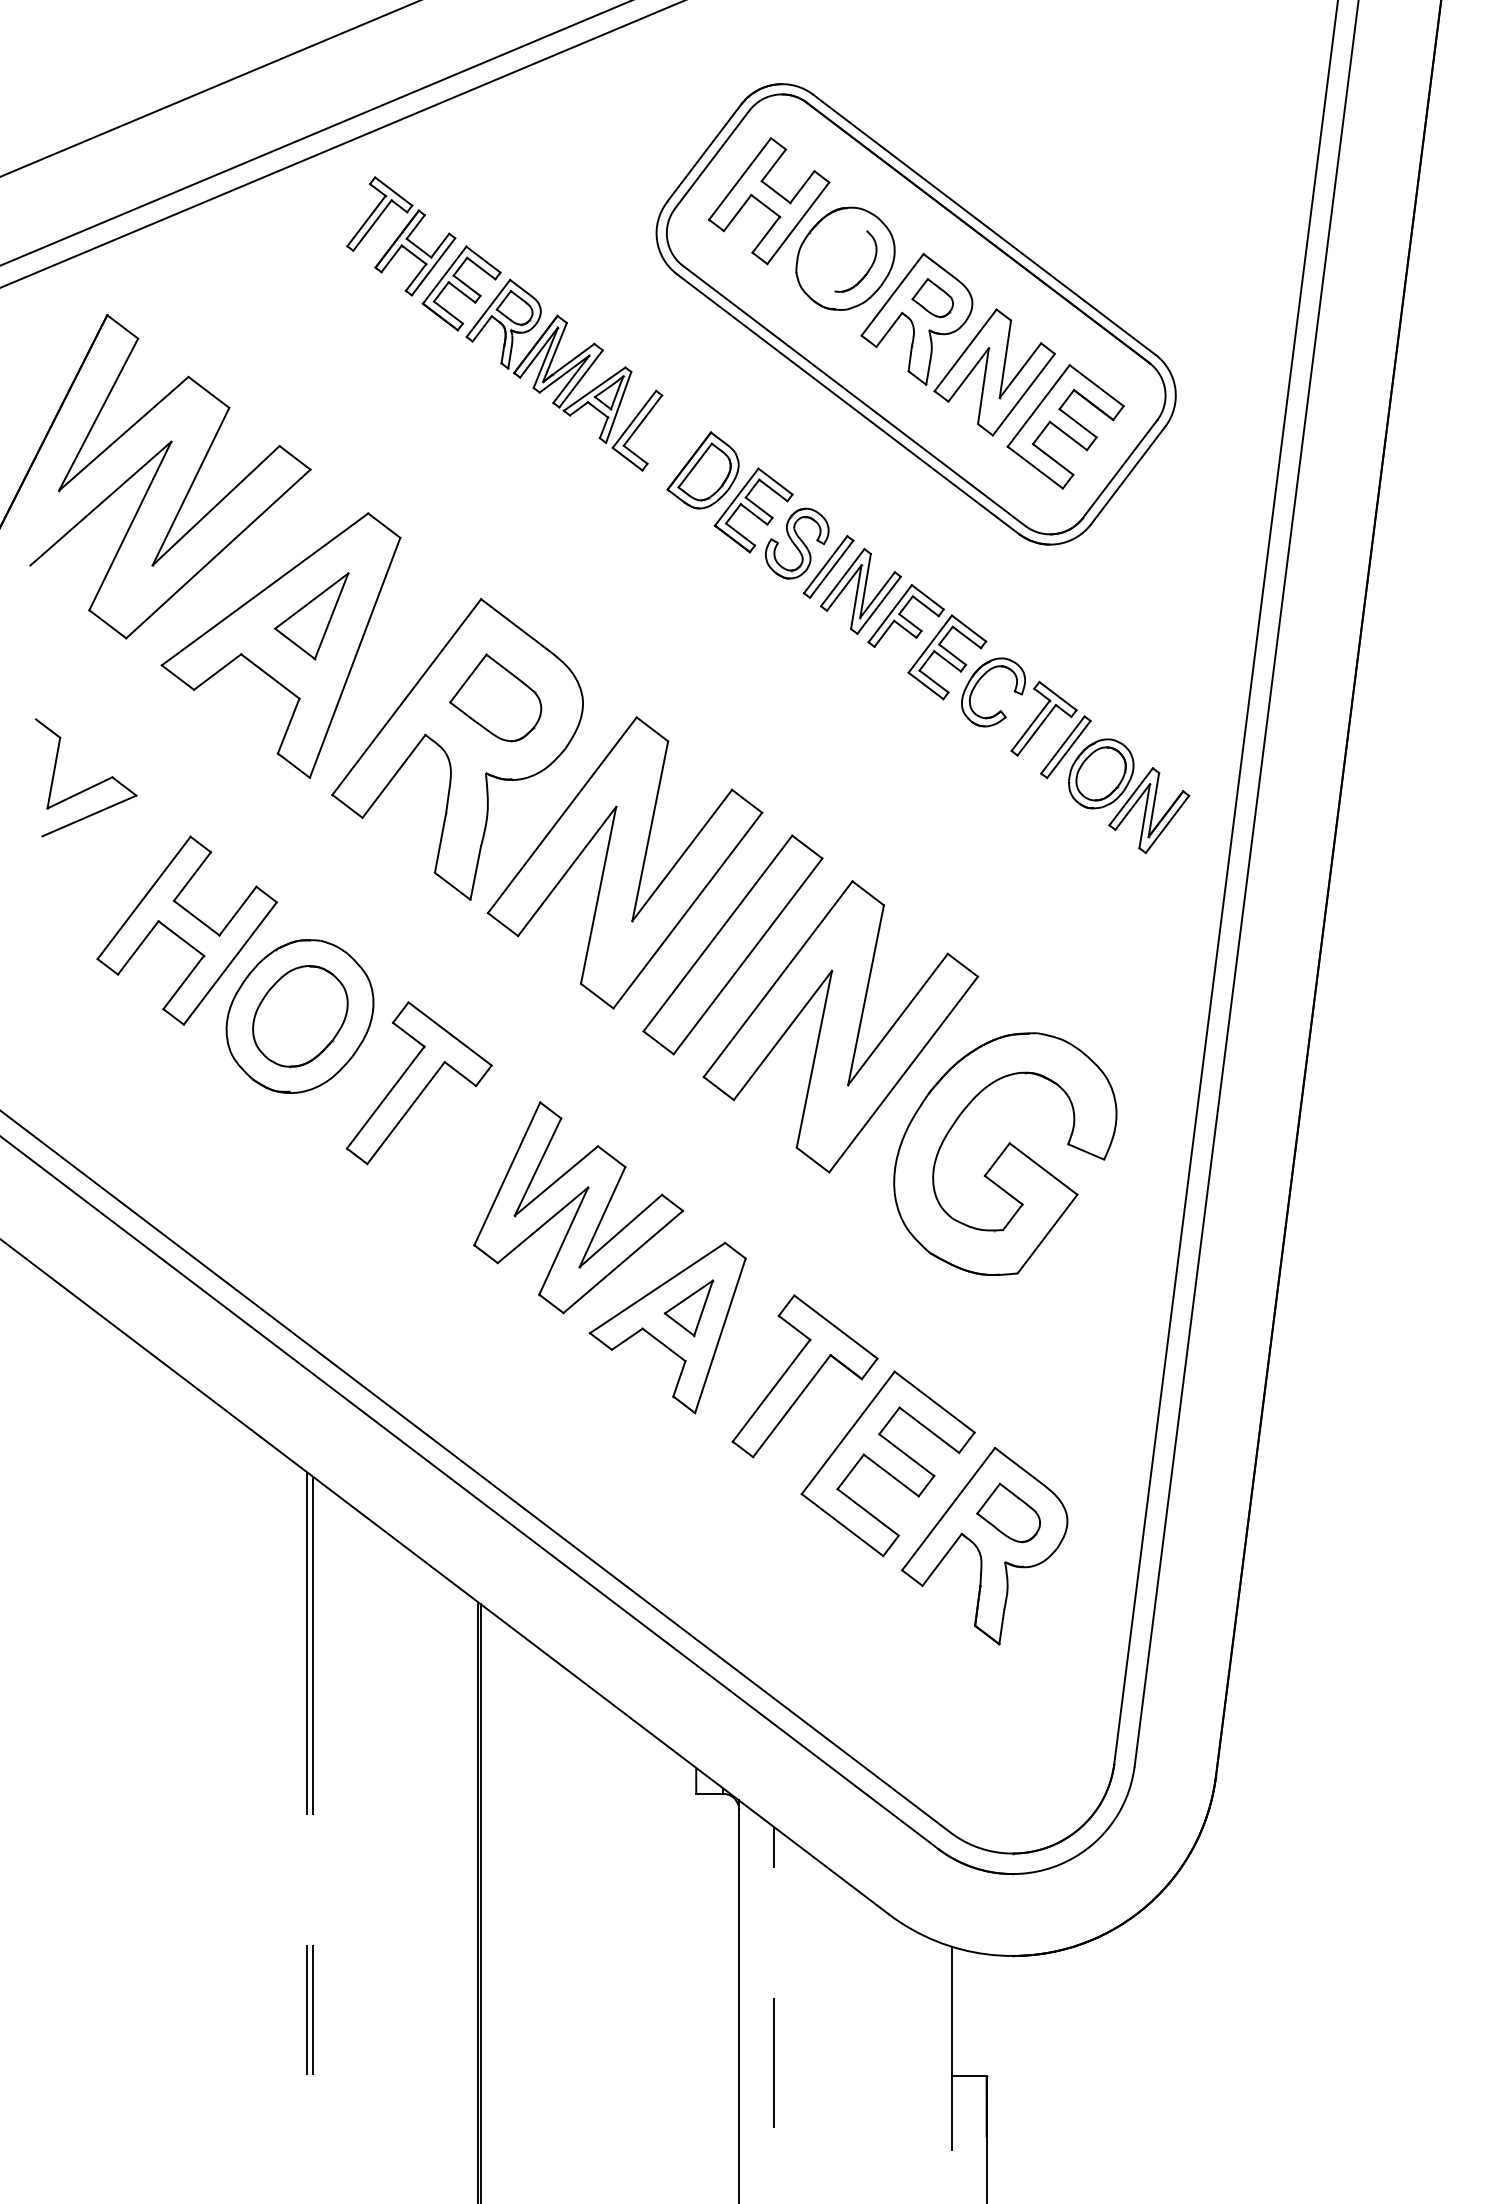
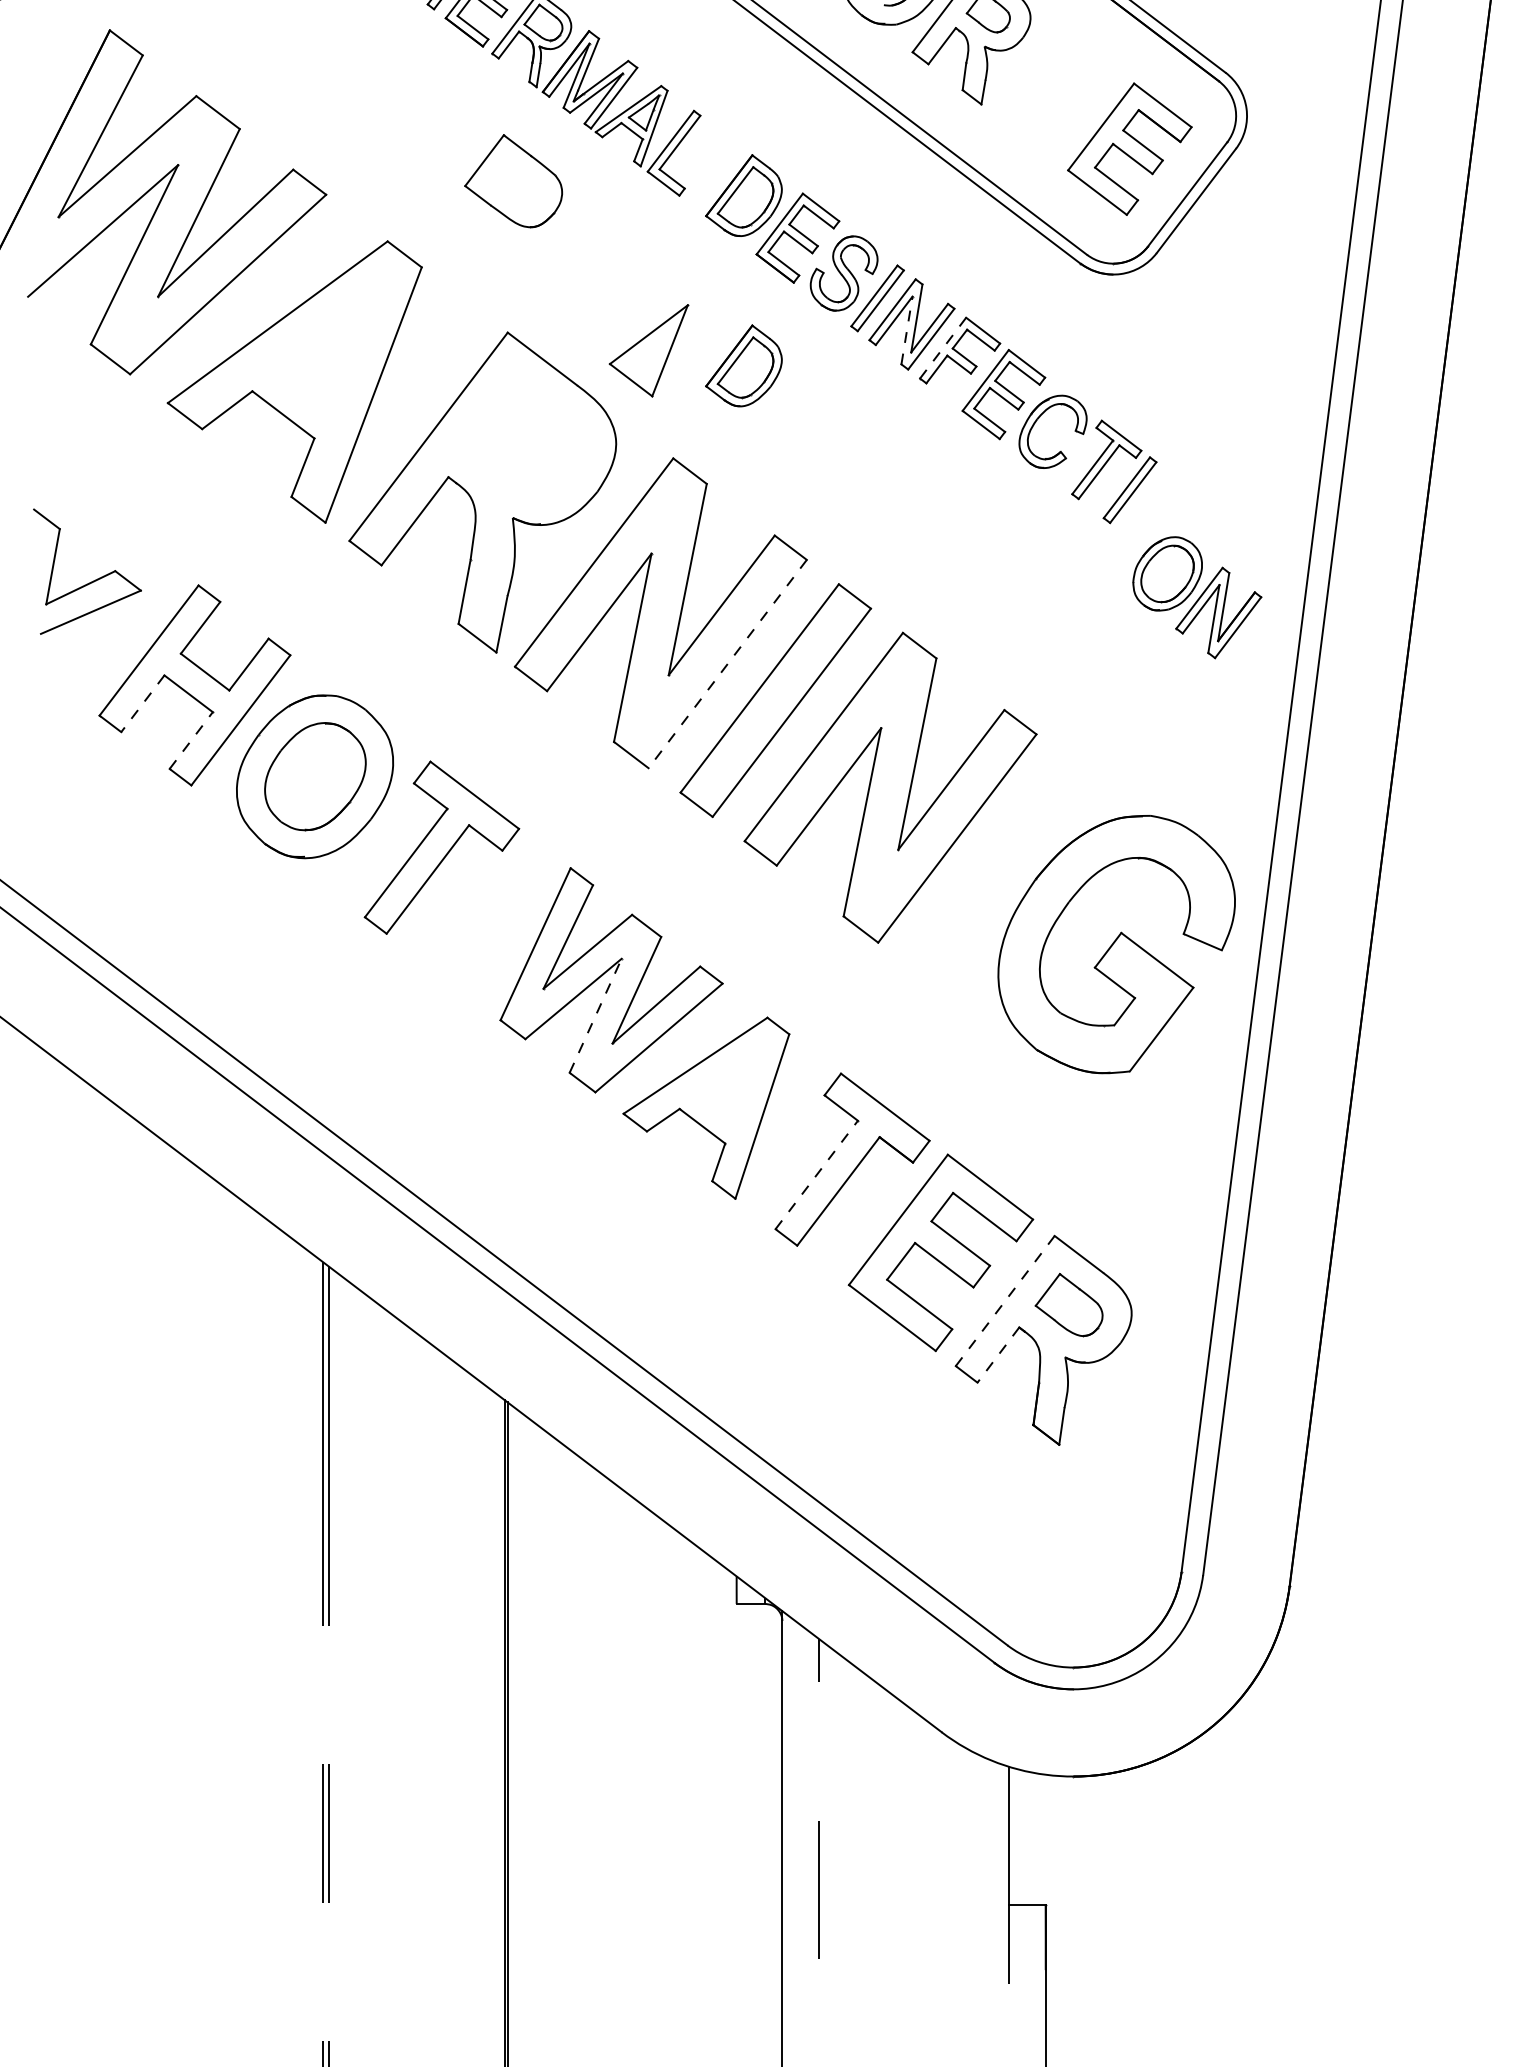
part: (994, 372) -> (1054, 91), removed
line: (856, 596) -> (907, 329), solid -> dashed
line: (890, 613) -> (943, 347), solid -> dashed
part: (311, 616) -> (648, 351), moved
part: (702, 630) -> (743, 365), added
part: (495, 697) -> (513, 180), moved
part: (90, 786) -> (92, 580), moved
part: (1129, 796) -> (1197, 597), moved
line: (687, 910) -> (727, 663), solid -> dashed
line: (137, 948) -> (142, 704), solid -> dashed
line: (183, 982) -> (191, 740), solid -> dashed
part: (1005, 1153) -> (1116, 943), moved
line: (563, 1241) -> (595, 1016), solid -> dashed
part: (688, 1308) -> (728, 1087), removed
line: (771, 1390) -> (816, 1174), solid -> dashed
line: (948, 1509) -> (1005, 1301), solid -> dashed
line: (941, 1560) -> (997, 1355), solid -> dashed

